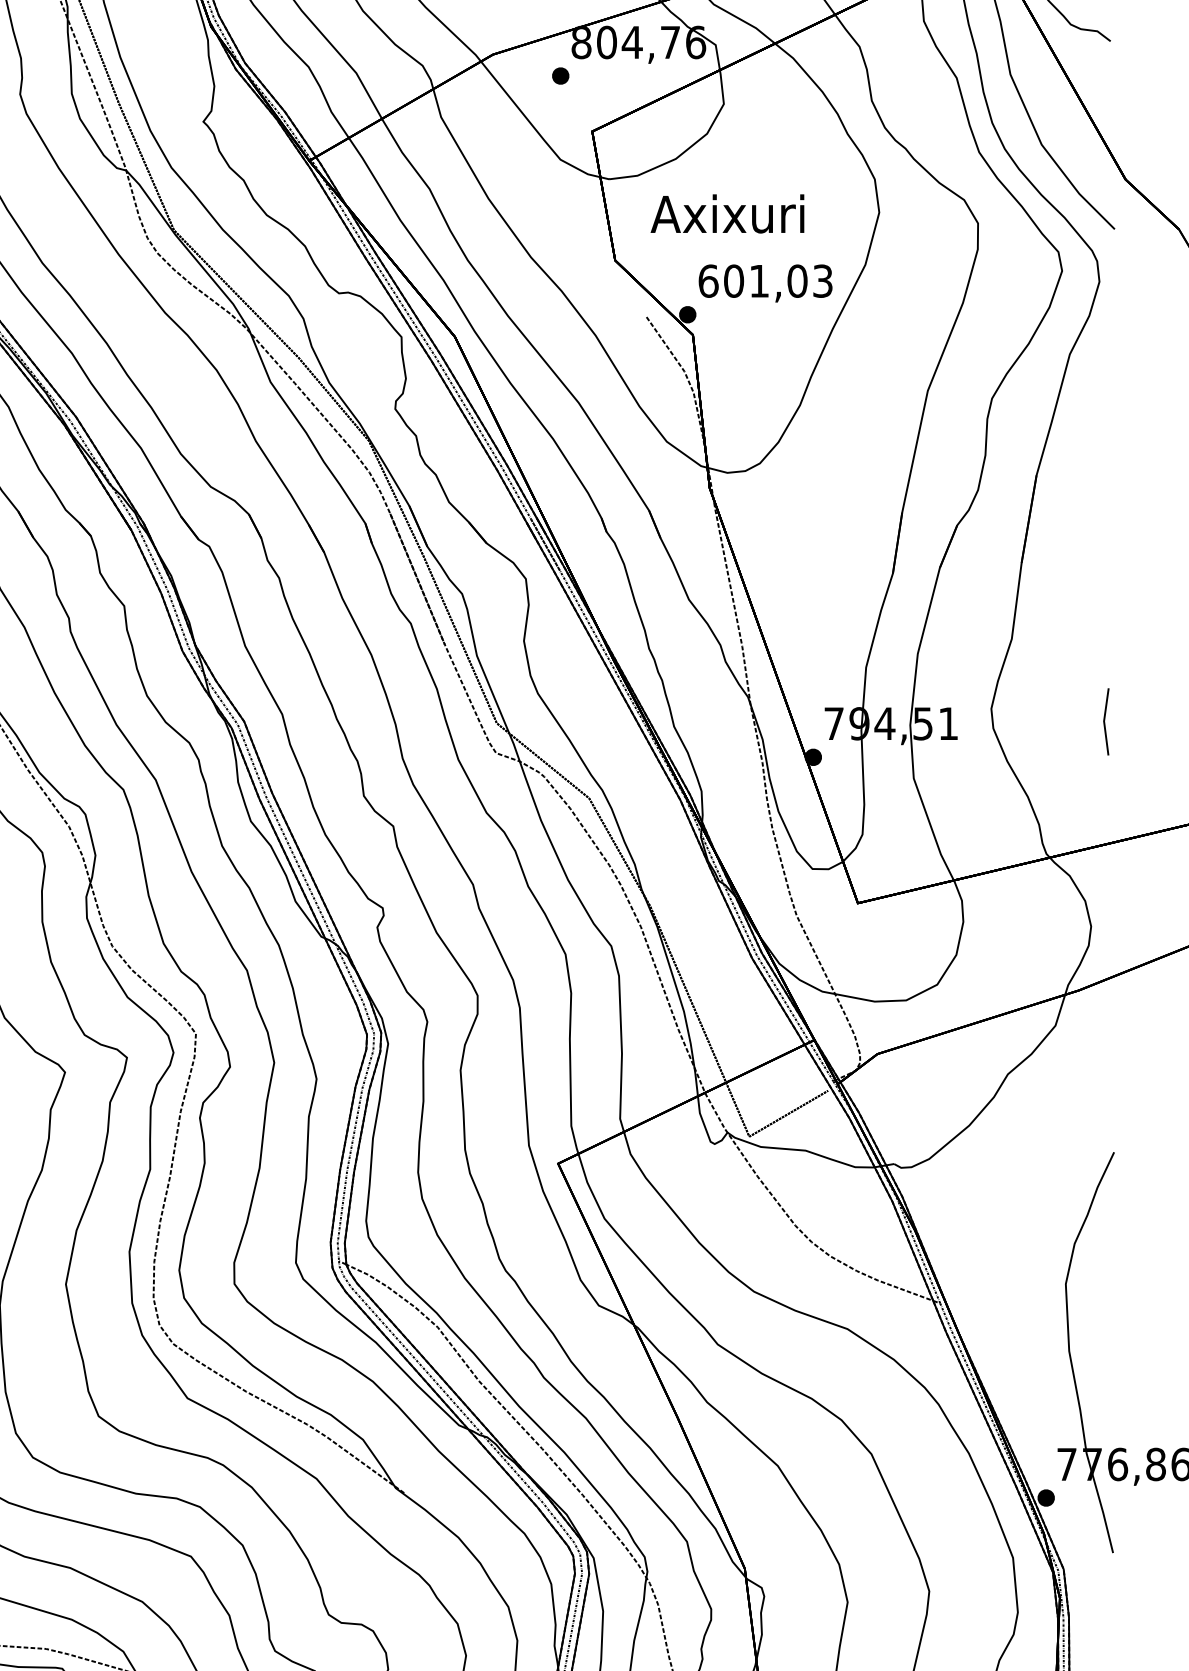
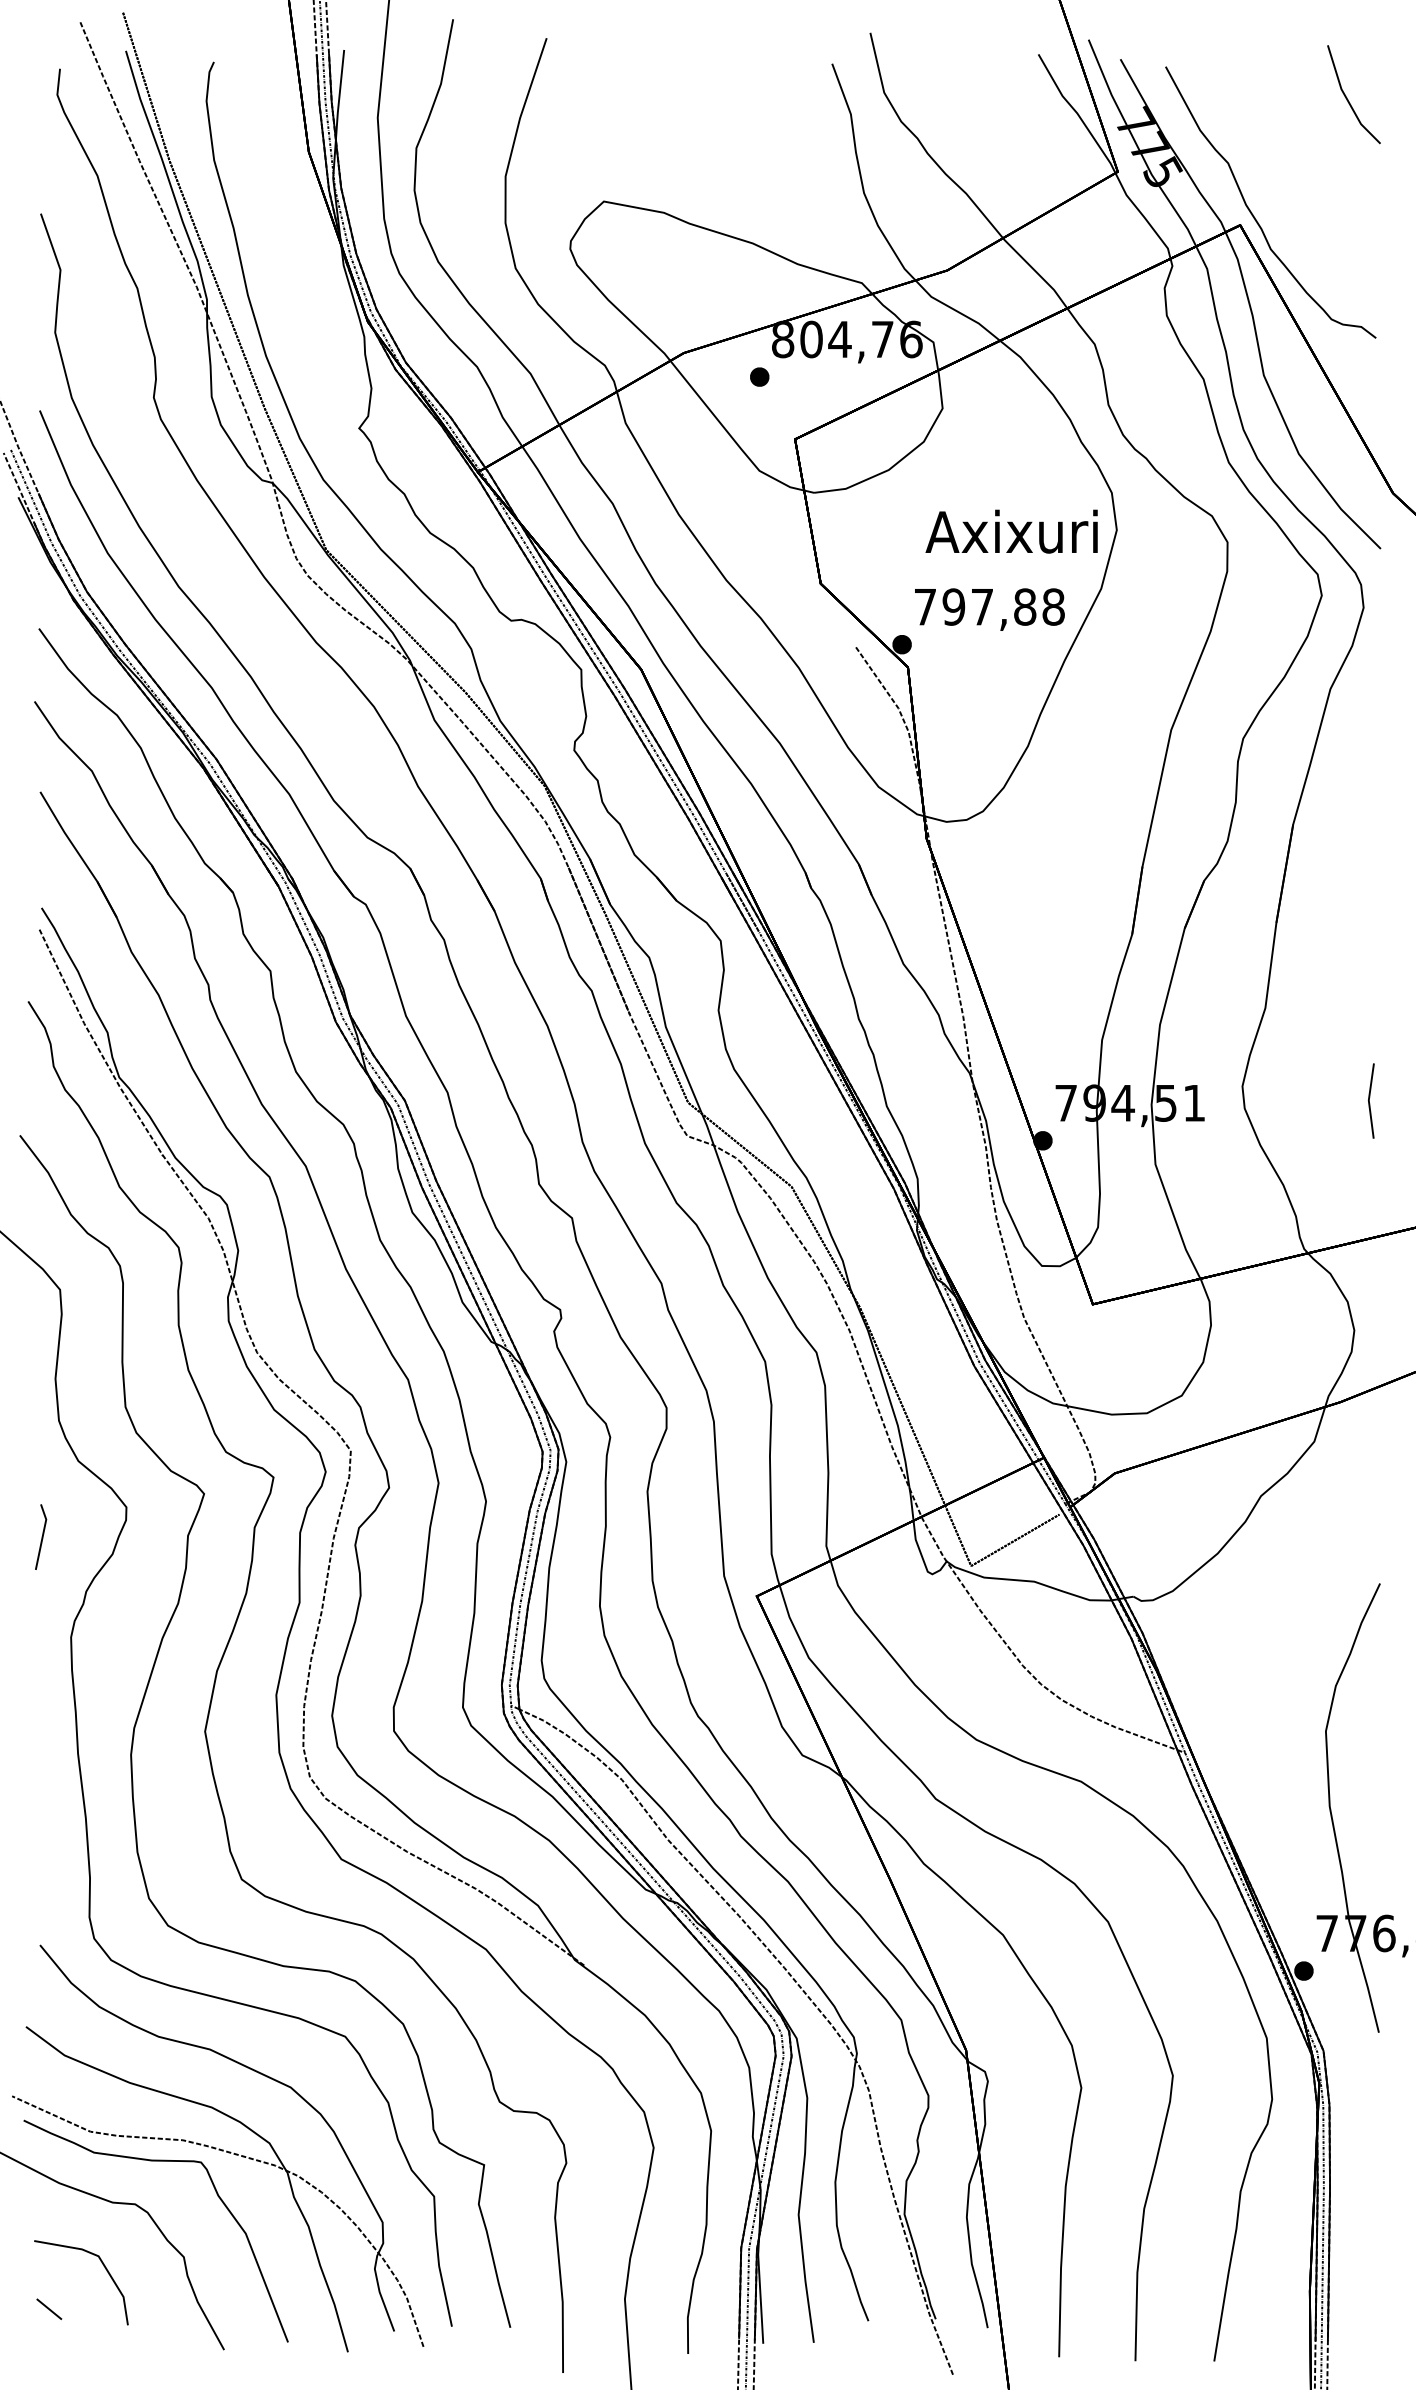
text: (727, 213) -> (1011, 531), moved
text: (765, 280) -> (989, 606), 601,03 -> 797,88

